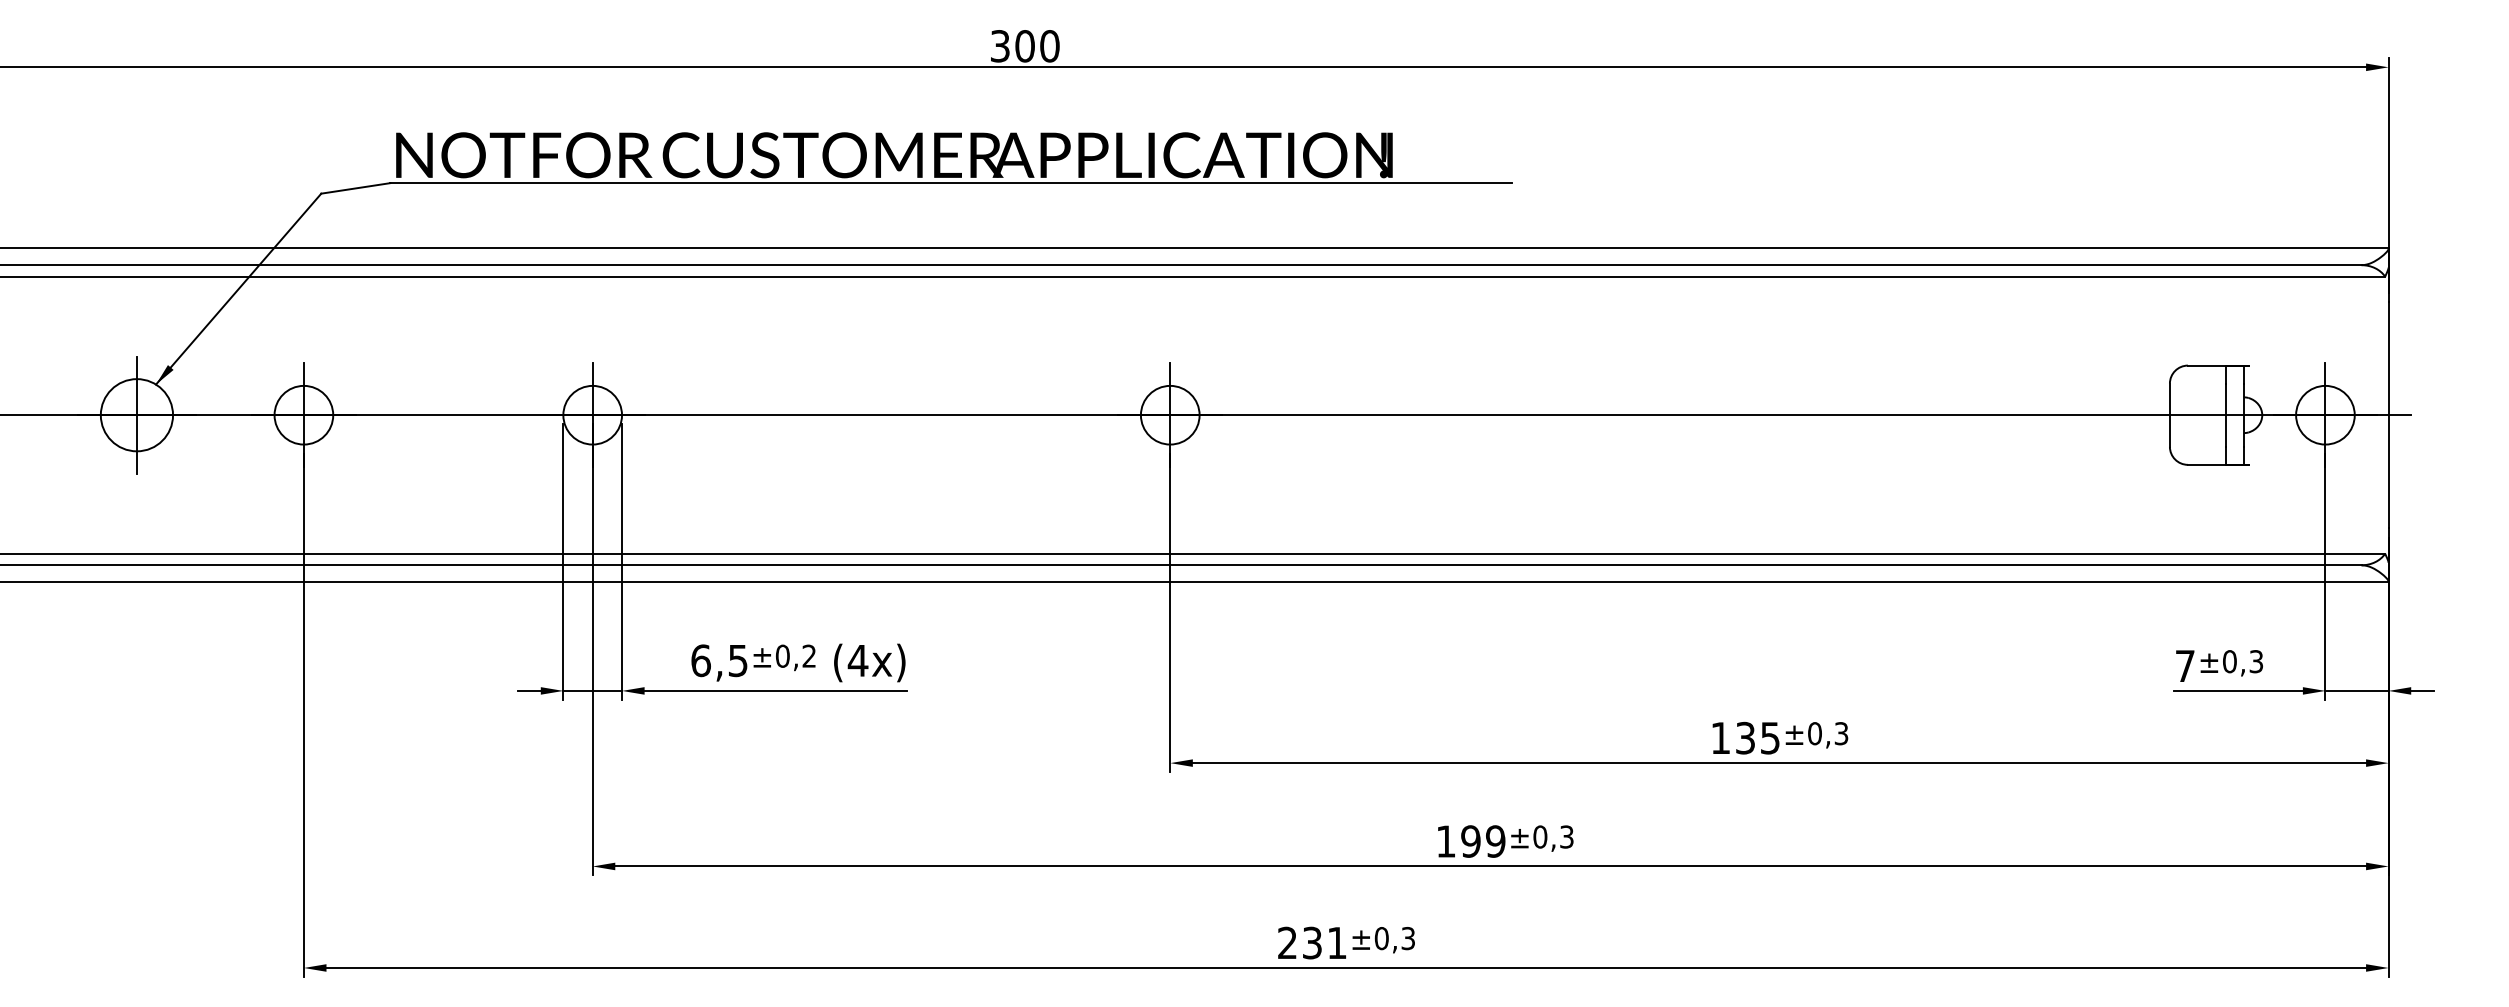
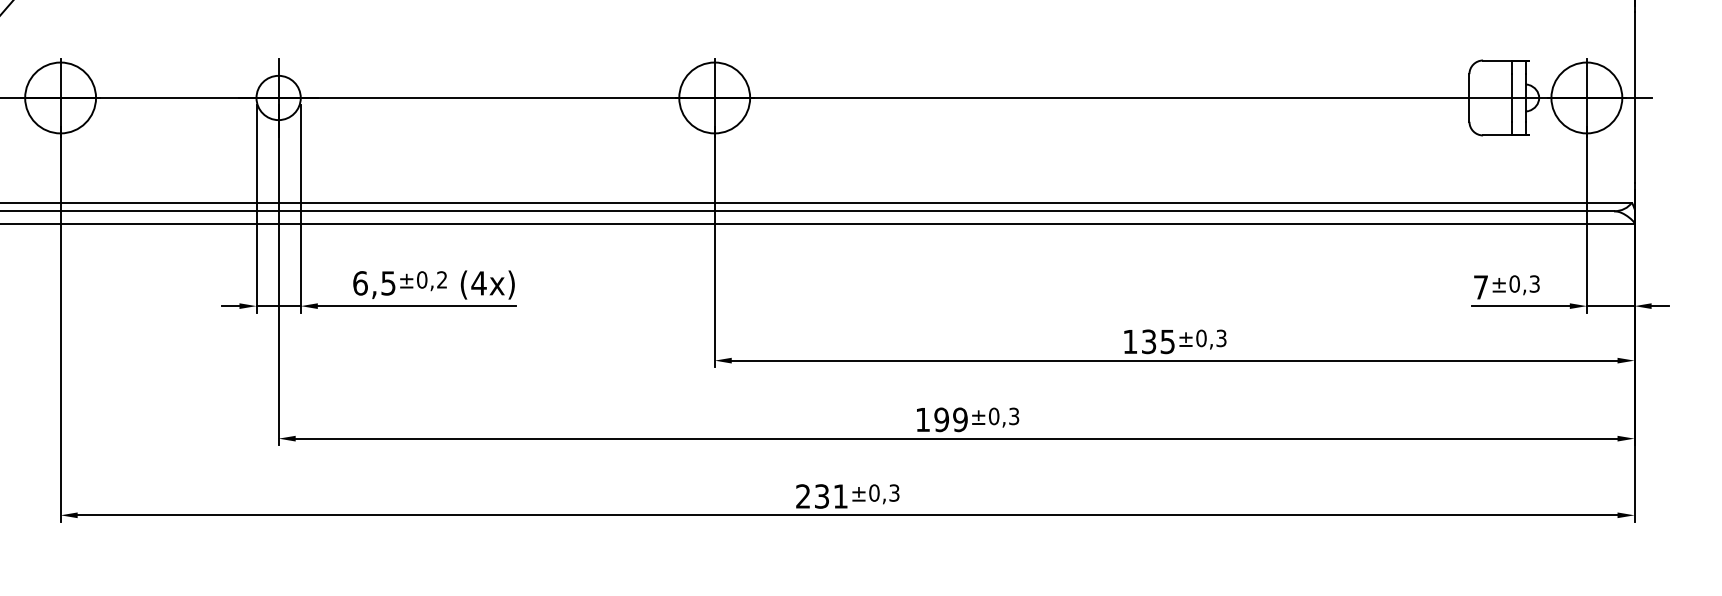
circle: (303, 414) -> (60, 97), size x1.6
circle: (1169, 414) -> (714, 97), size x1.6
circle: (2325, 414) -> (1586, 97), size x1.6

